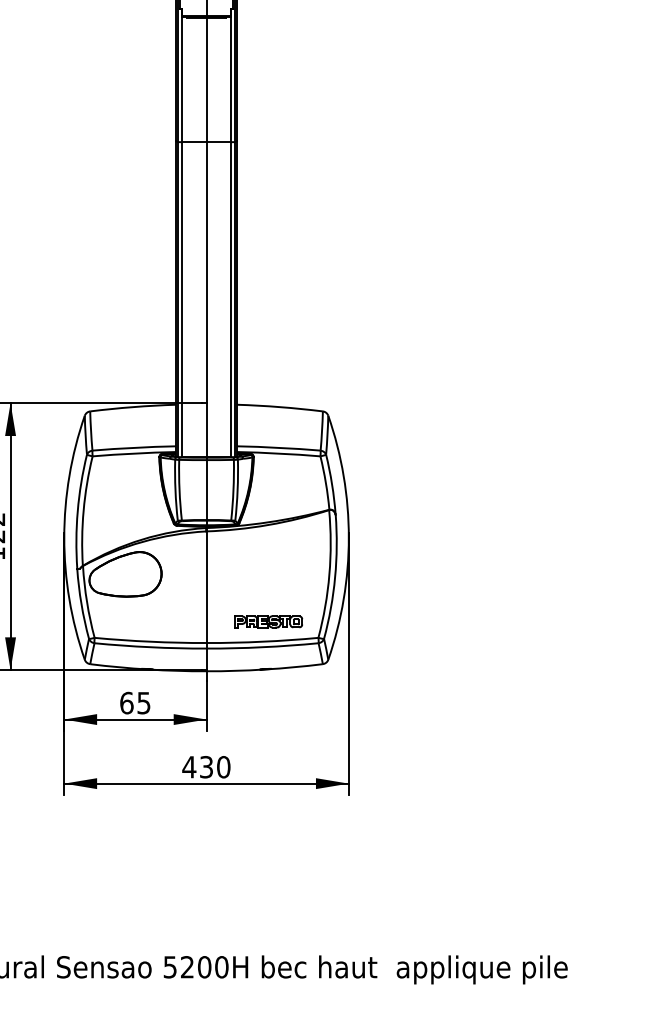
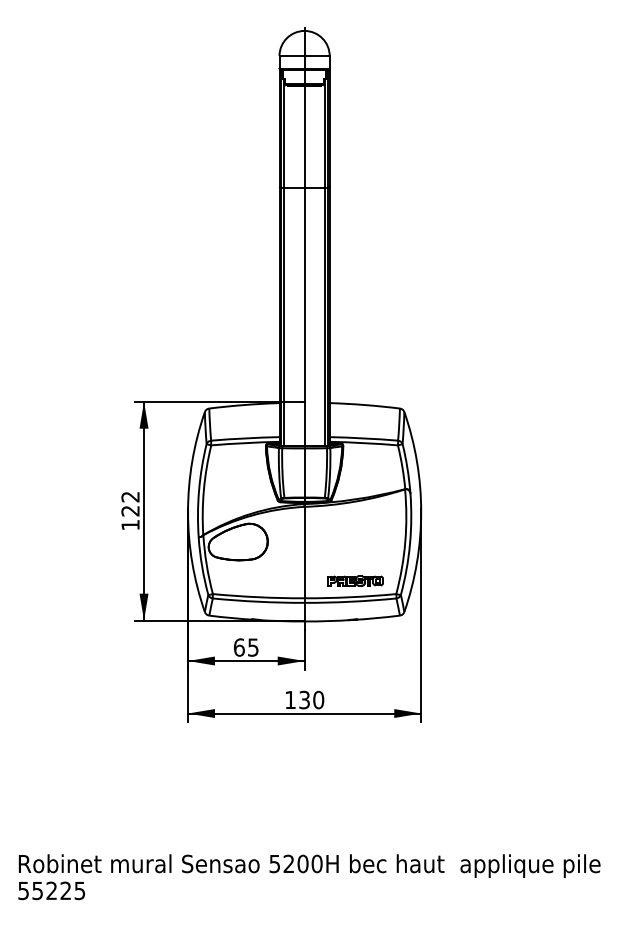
text: (189, 766) -> (290, 699), 430 -> 130

